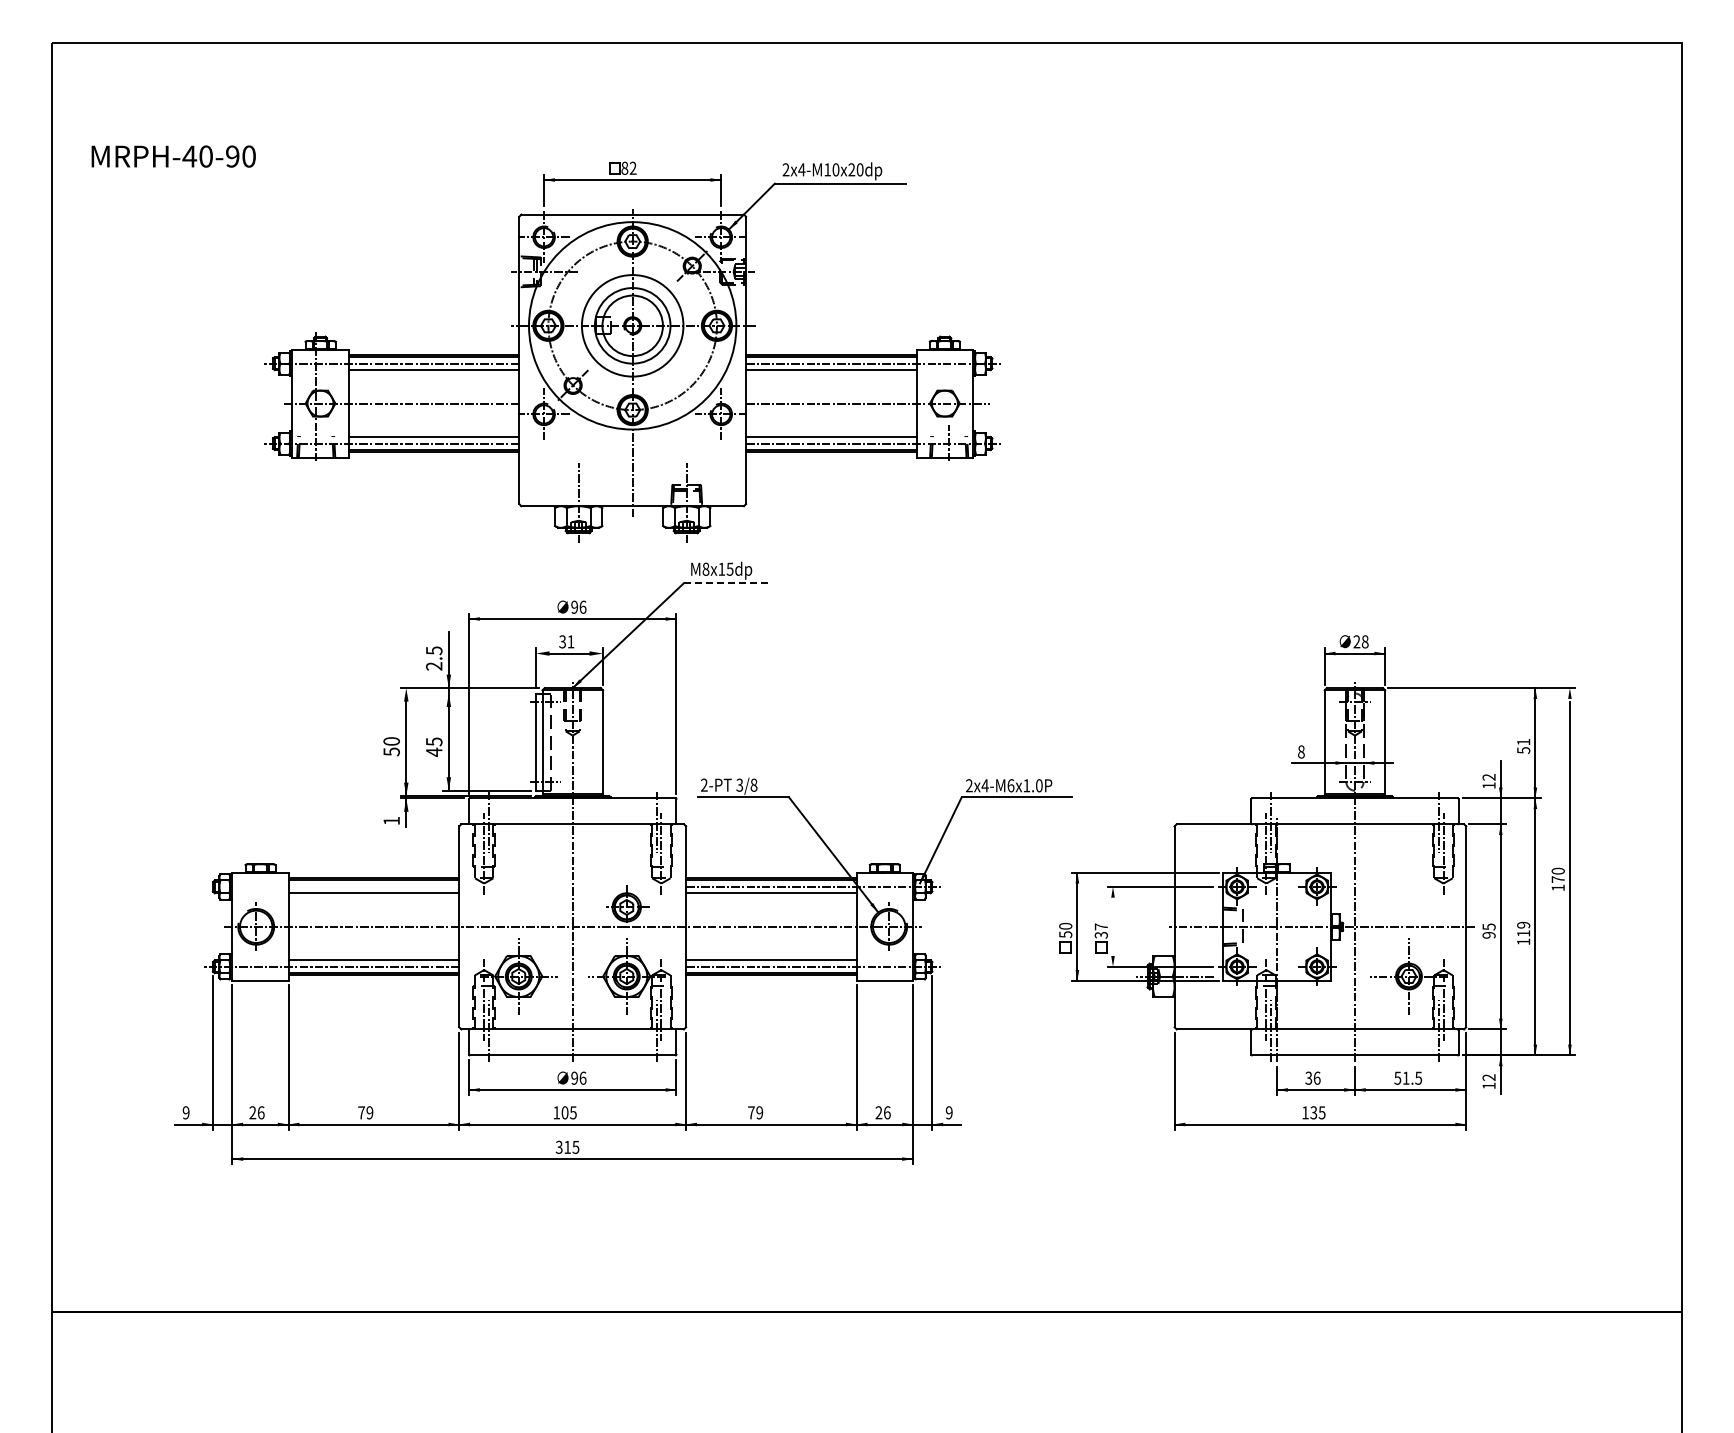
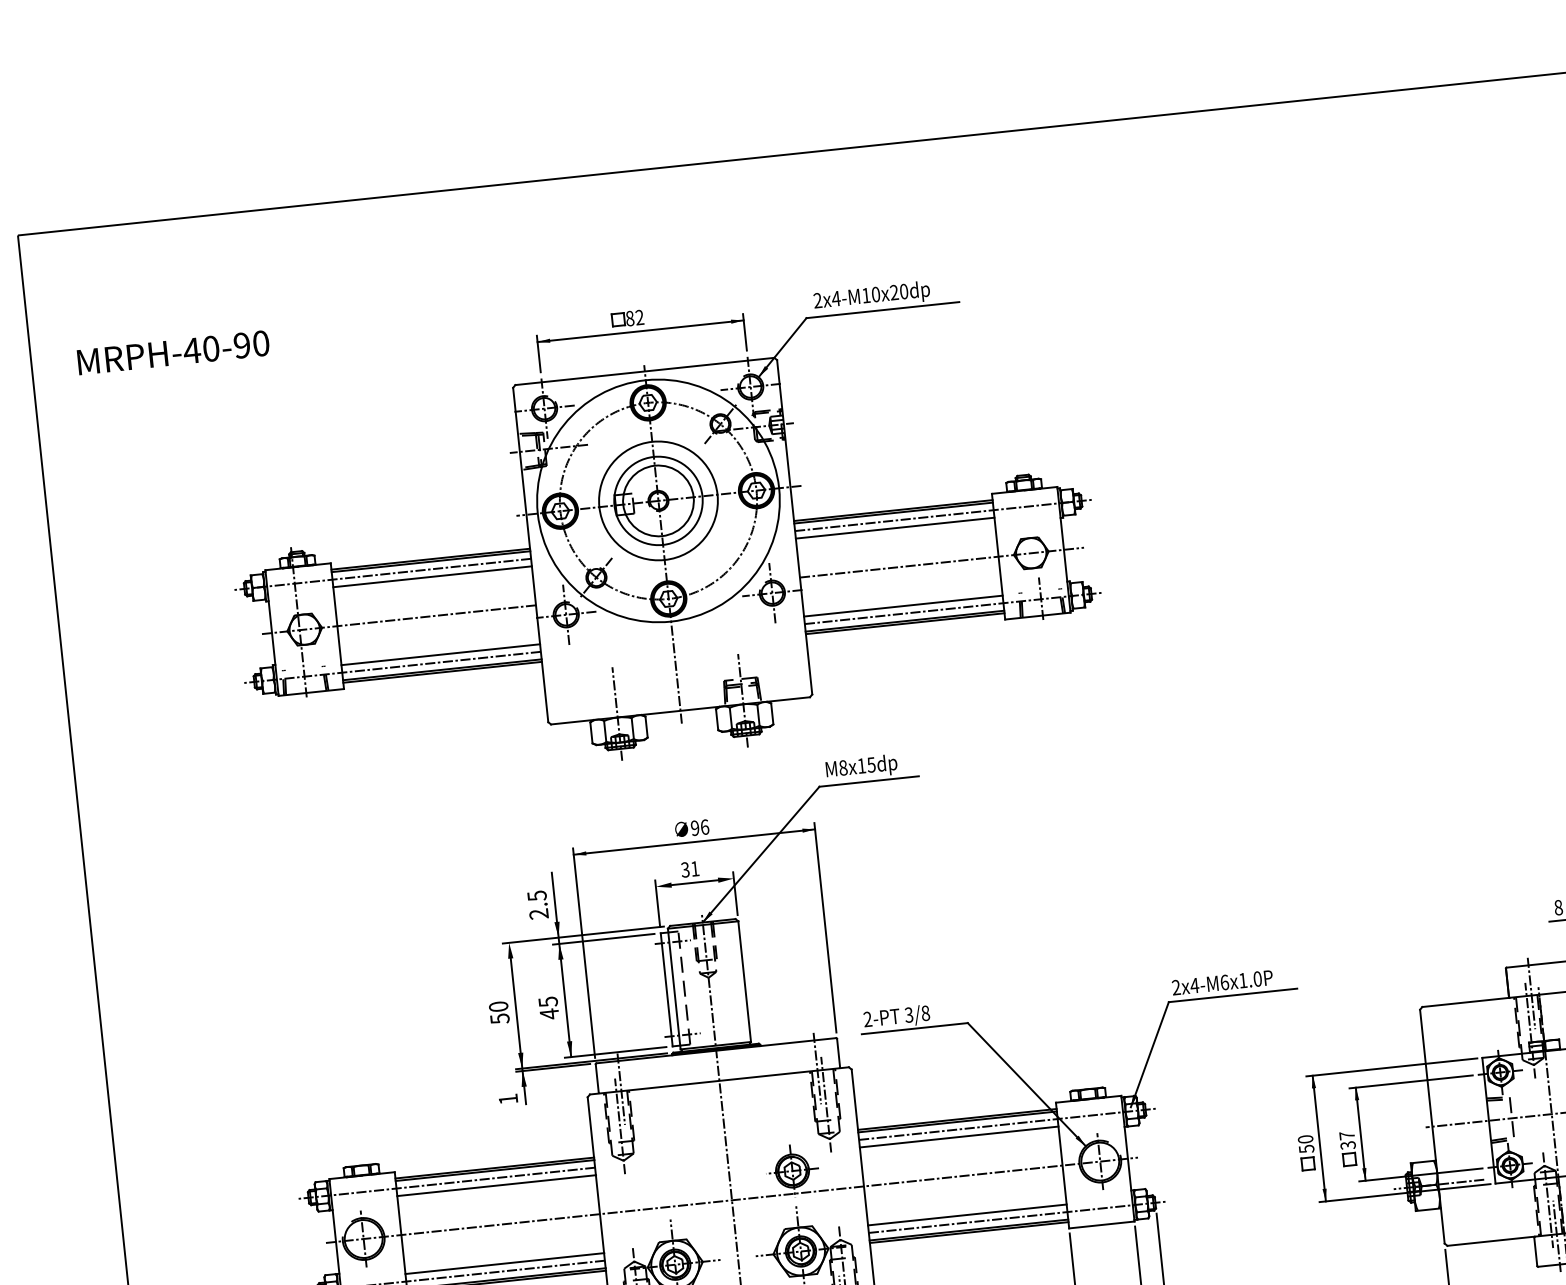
part: (632, 351) -> (661, 530), moved
line: (726, 583) -> (868, 781), dashed -> solid
line: (486, 693) -> (603, 939), added
line: (331, 886) -> (446, 1182), added
line: (1113, 926) -> (1361, 1133), added

